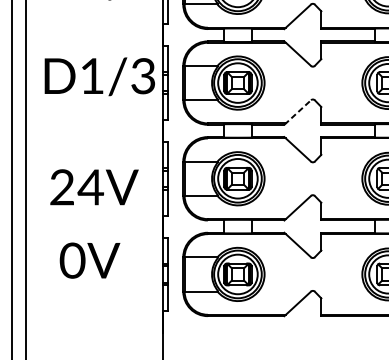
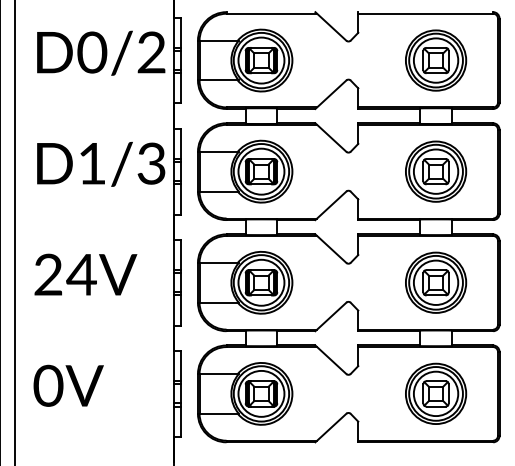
line: (298, 112) -> (331, 205), dashed -> solid
text: (94, 187) -> (85, 274), moved
text: (89, 260) -> (68, 385), moved

